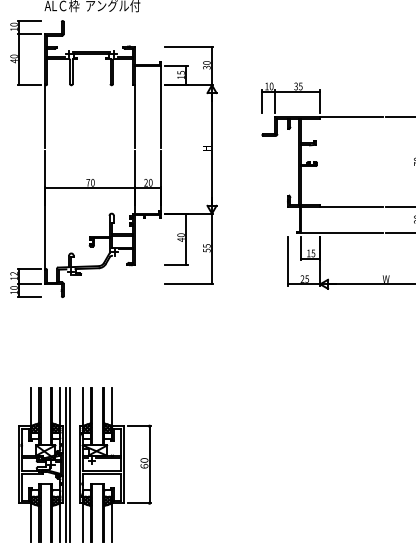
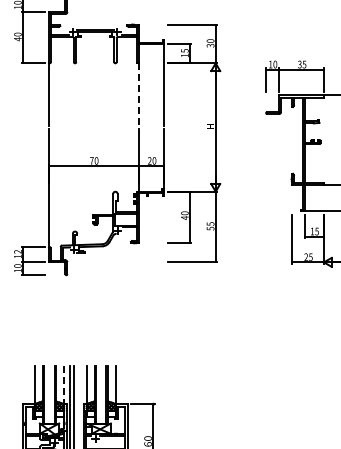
line: (134, 116) -> (138, 94), solid -> dashed
line: (60, 407) -> (64, 385), solid -> dashed

